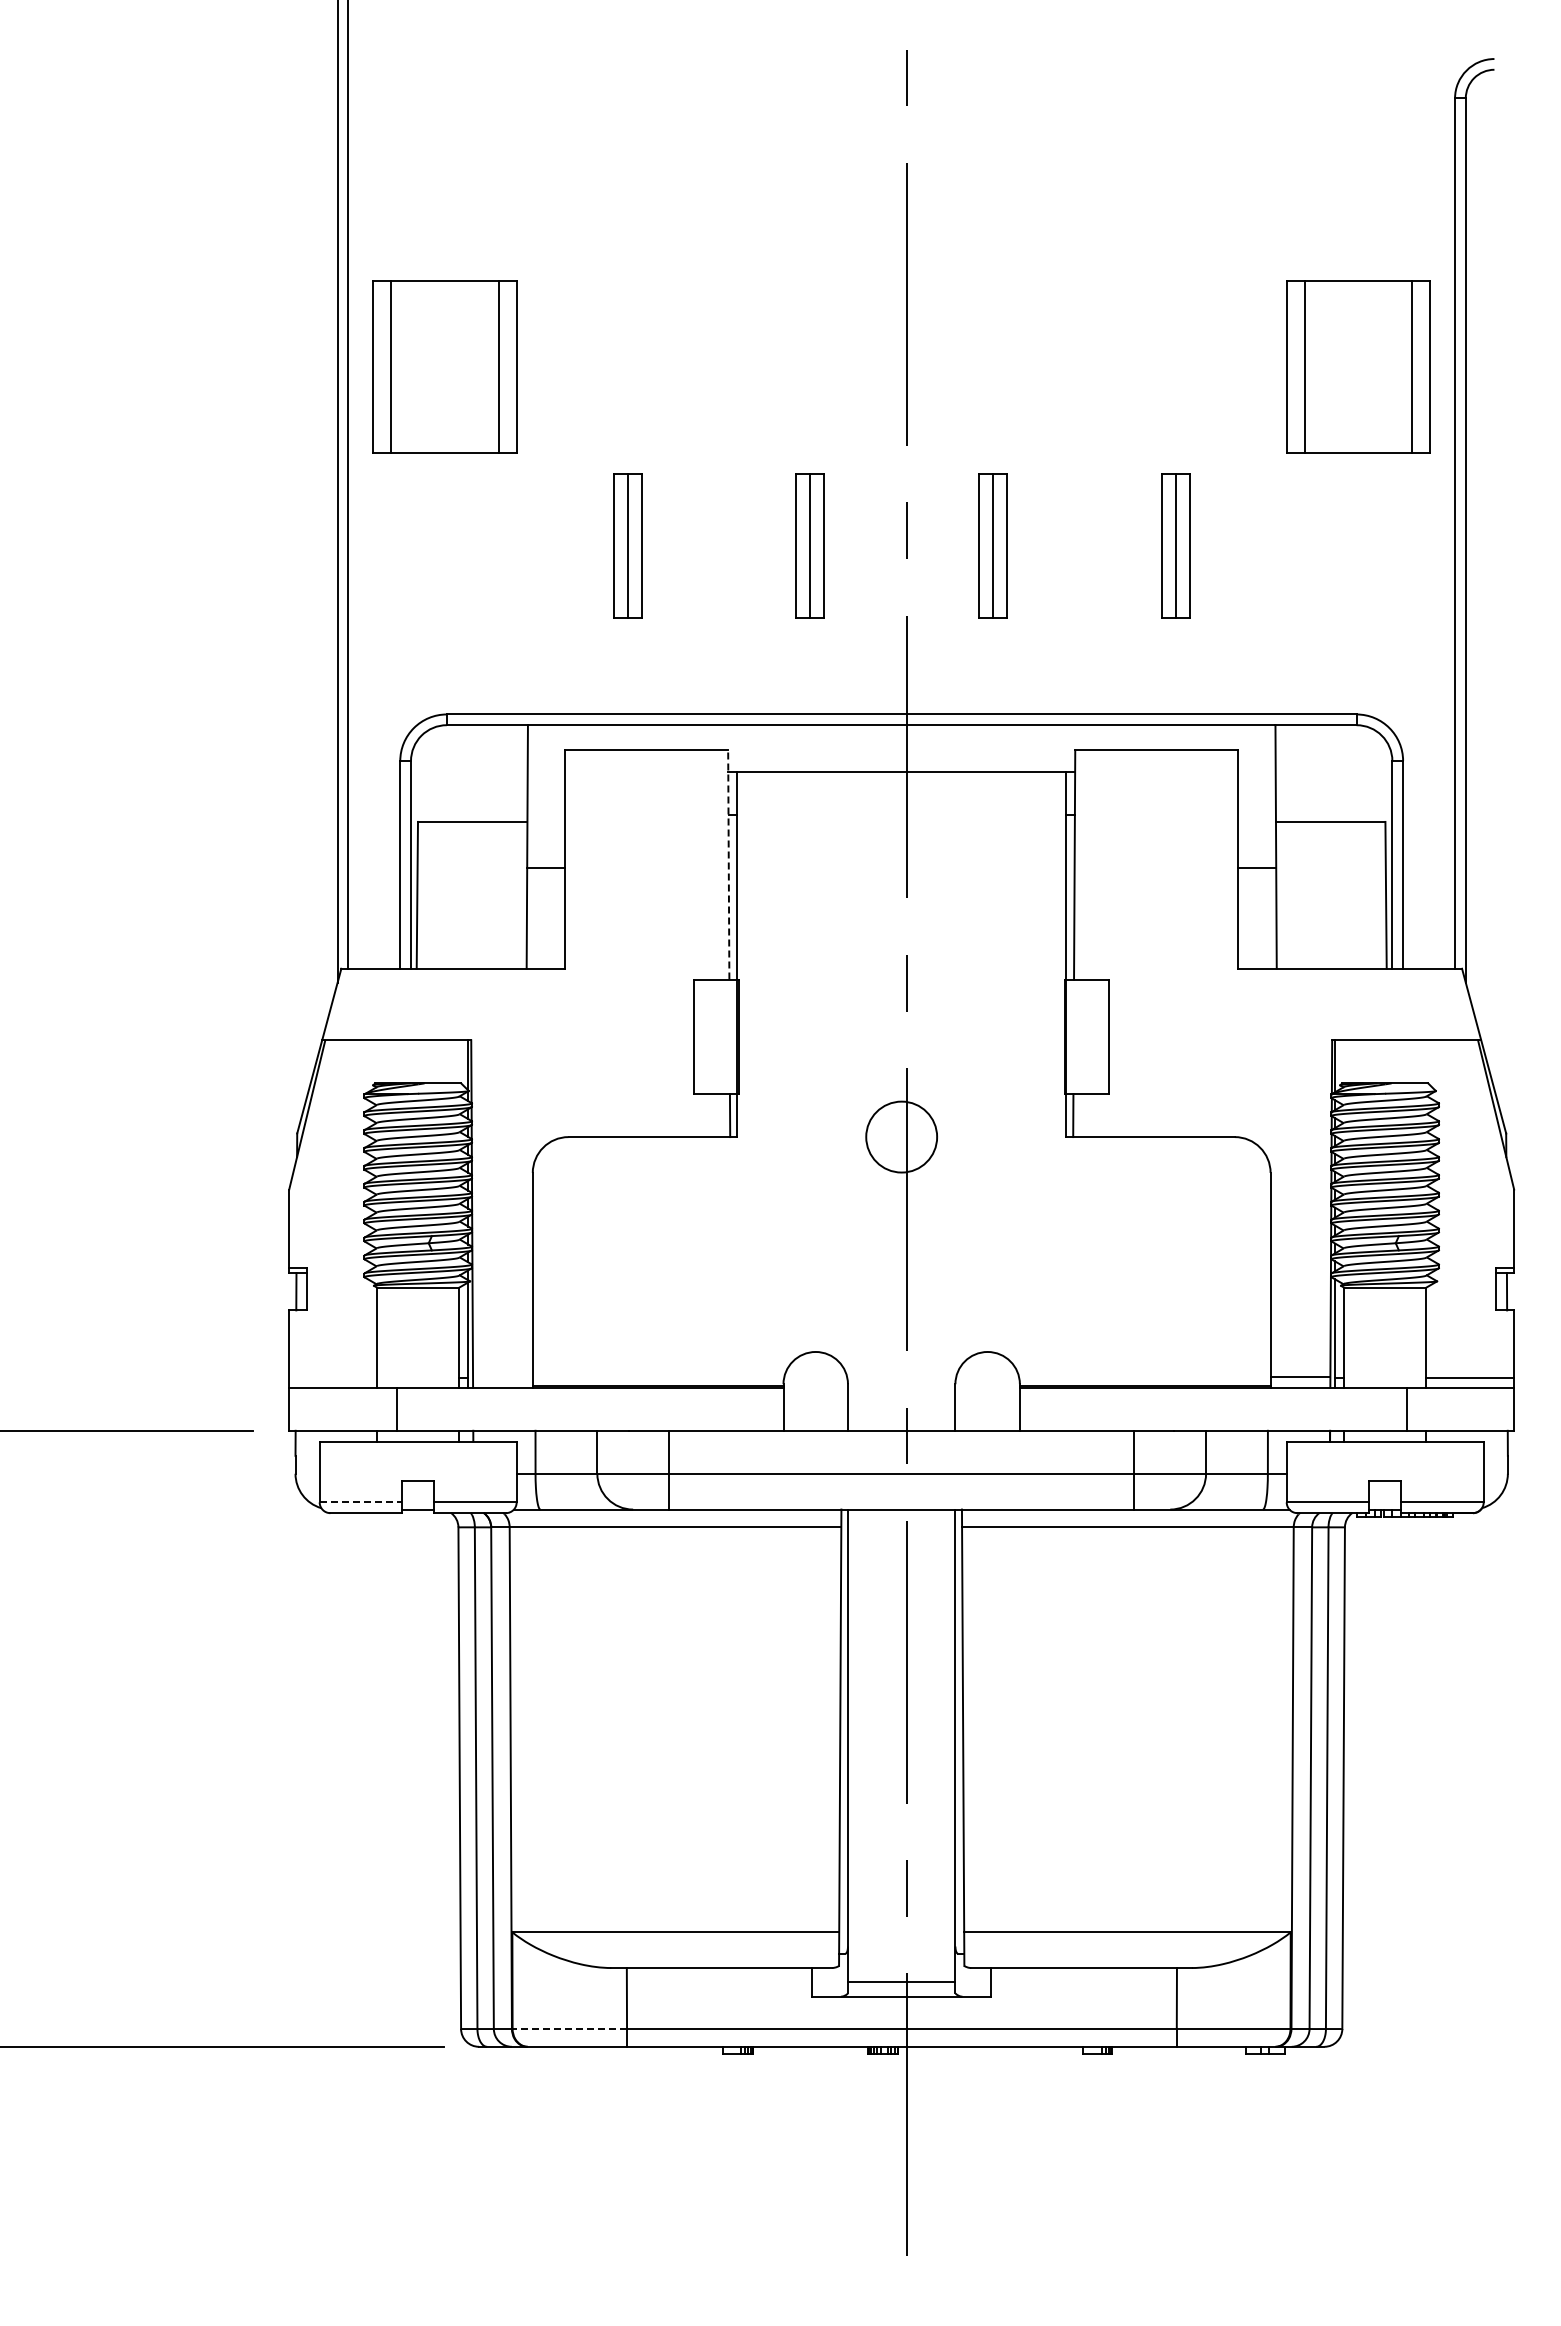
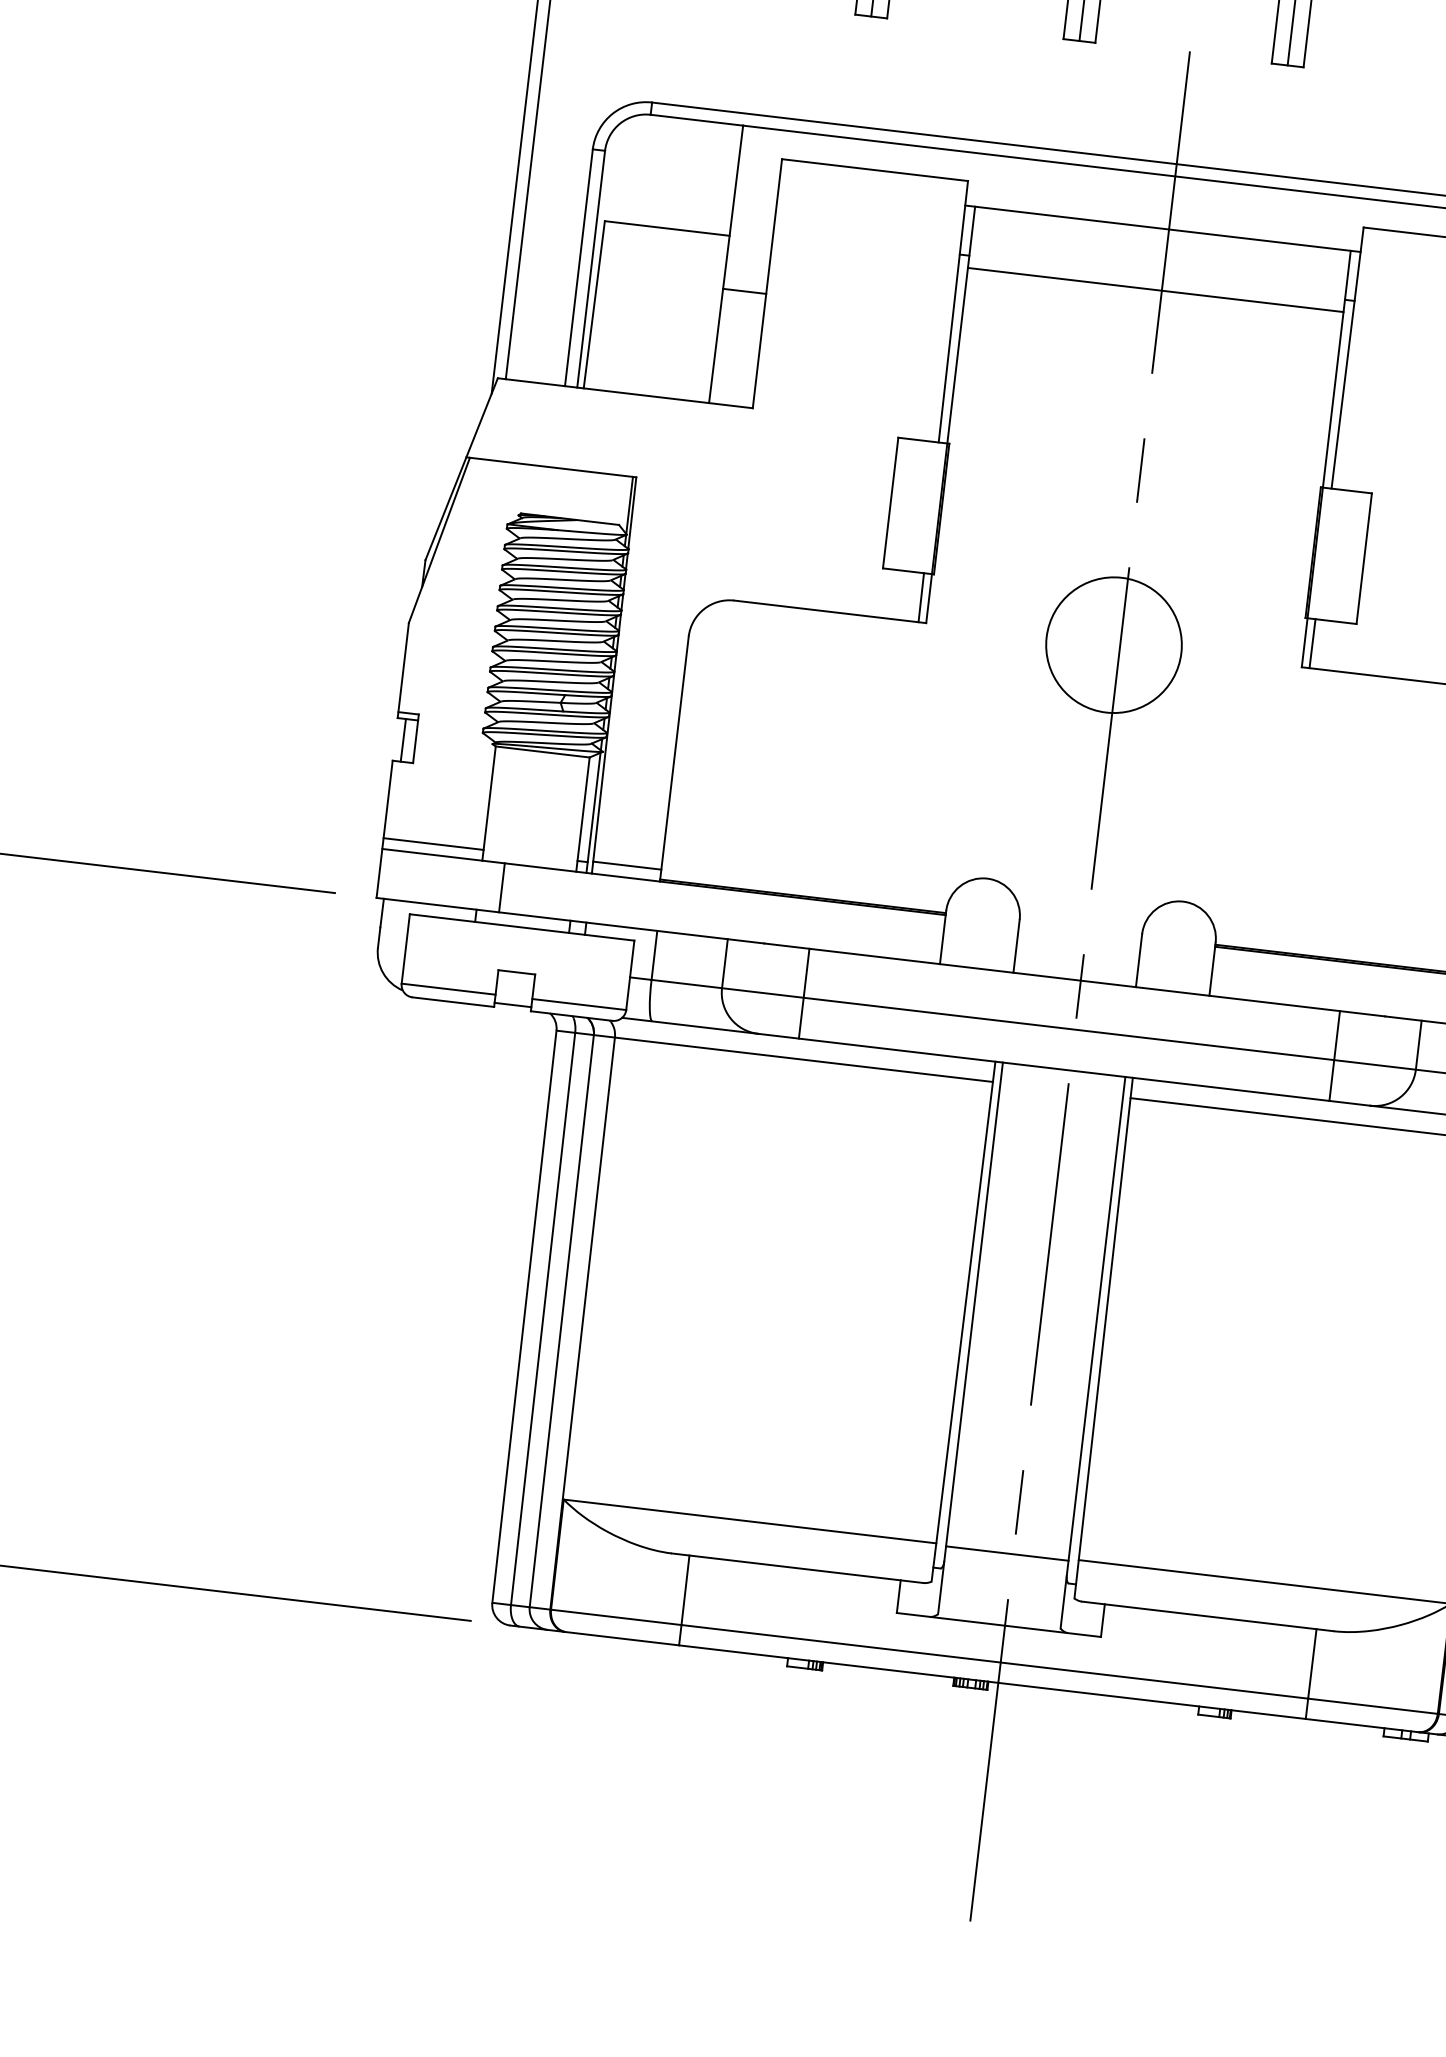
line: (901, 825) -> (1155, 289), added
line: (728, 864) -> (953, 311), dashed -> solid
circle: (901, 1137) -> (1113, 645), size x1.67
line: (502, 1377) -> (626, 865), added
line: (332, 1378) -> (432, 844), added
line: (361, 1502) -> (449, 989), dashed -> solid
line: (901, 1981) -> (1007, 1552), moved
line: (569, 2028) -> (615, 1616), dashed -> solid

